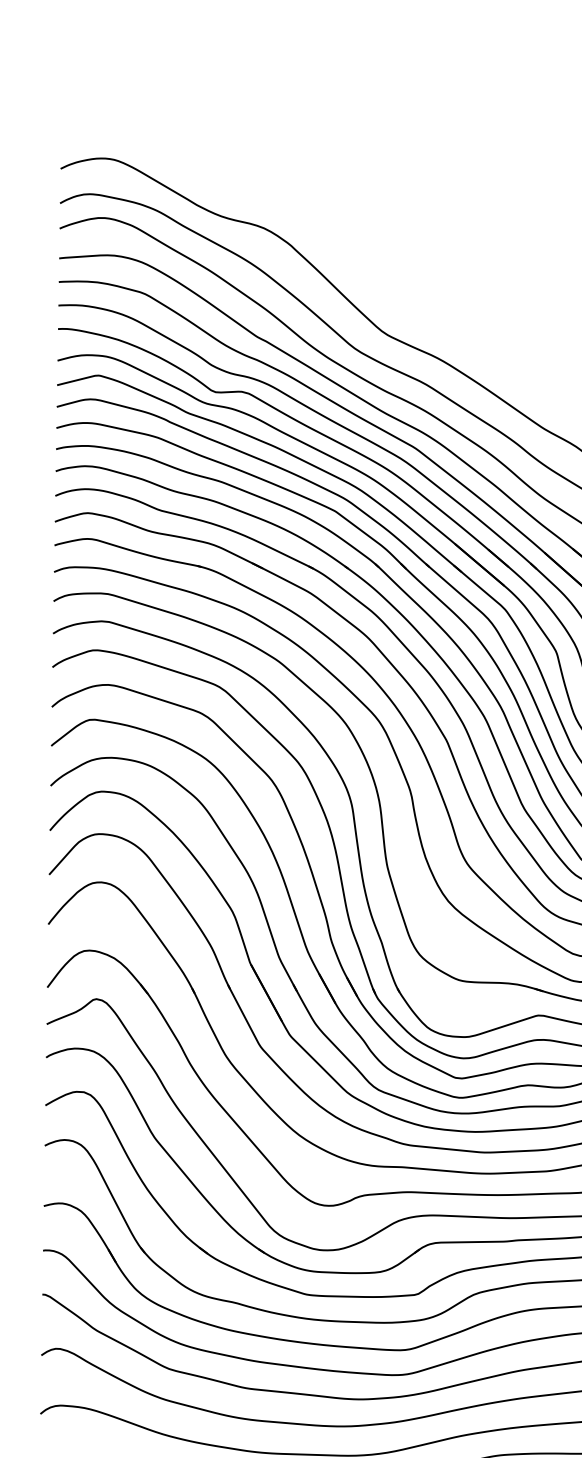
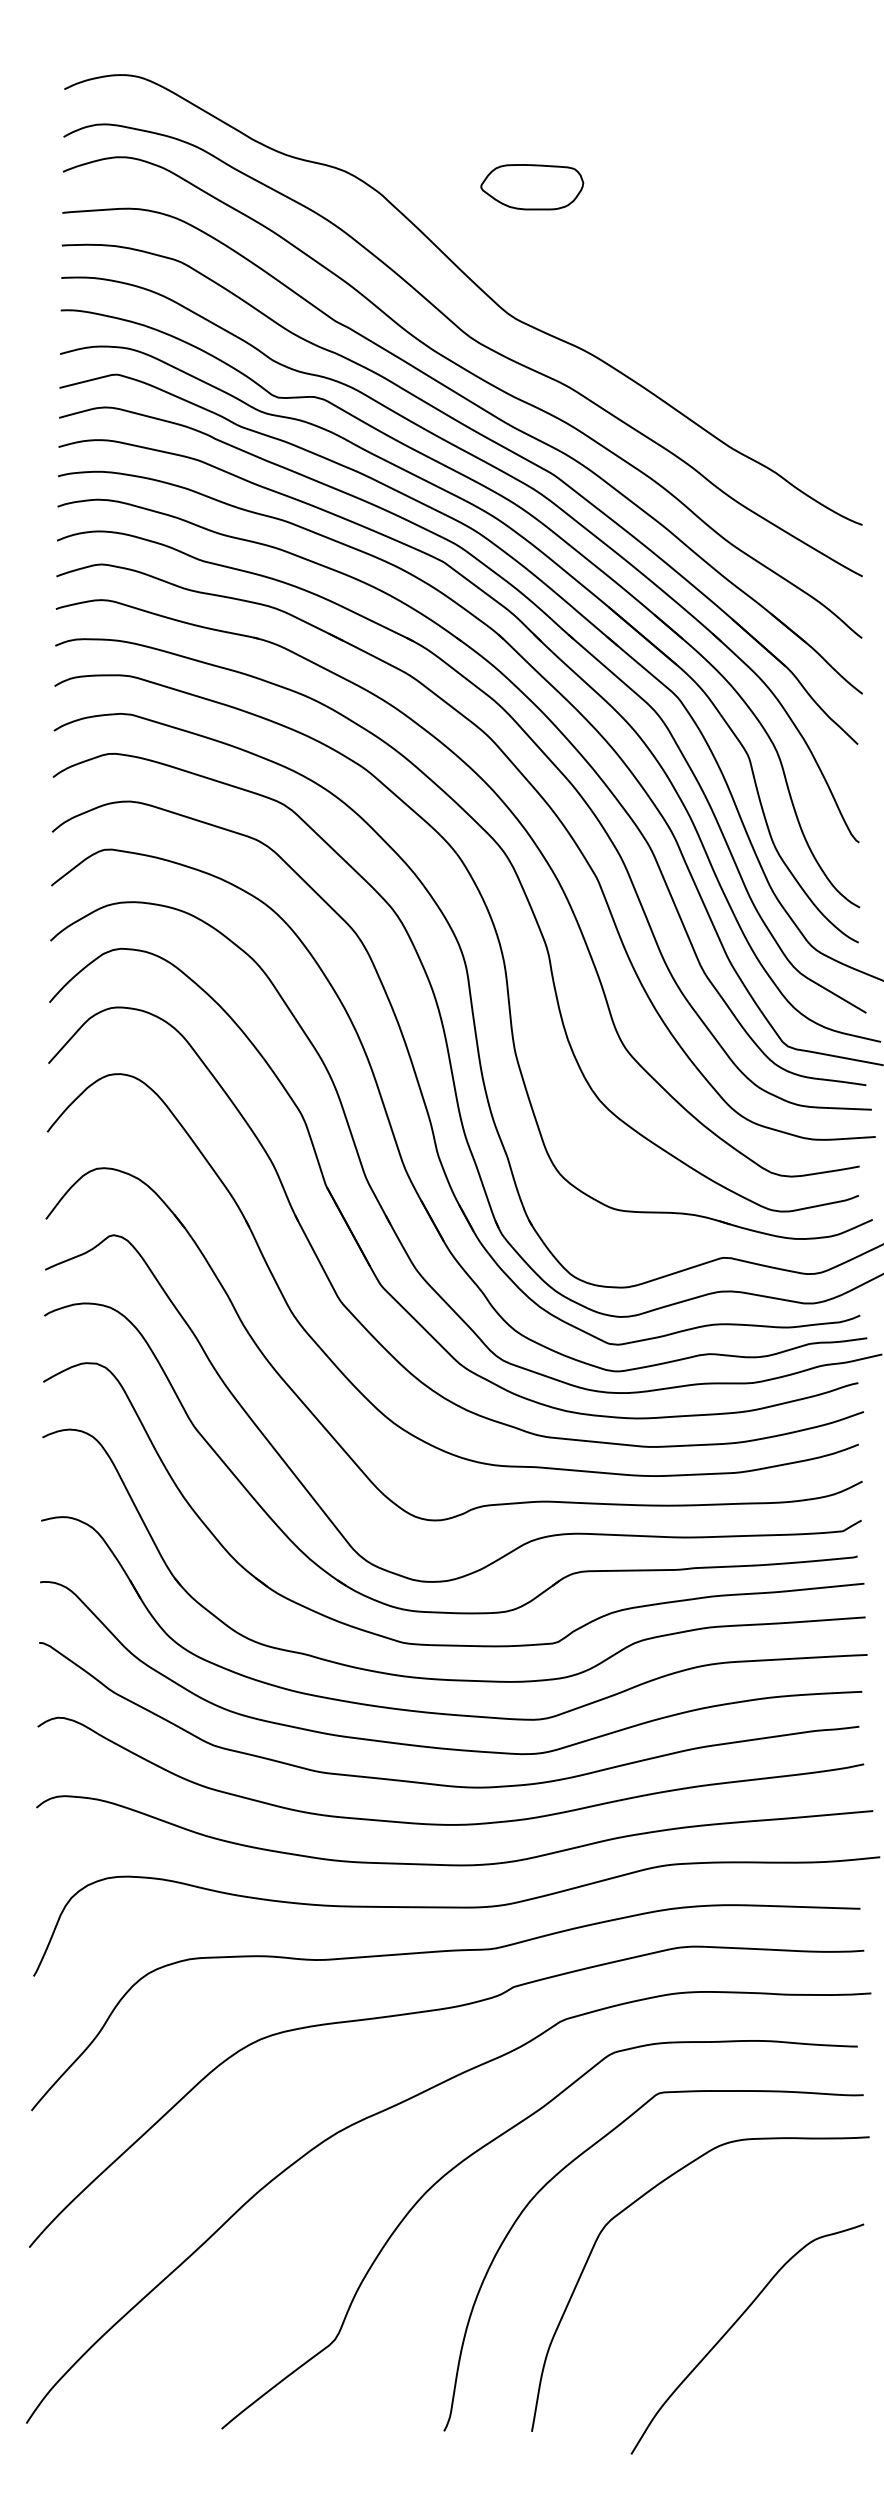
part: (399, 239) -> (532, 187), added

